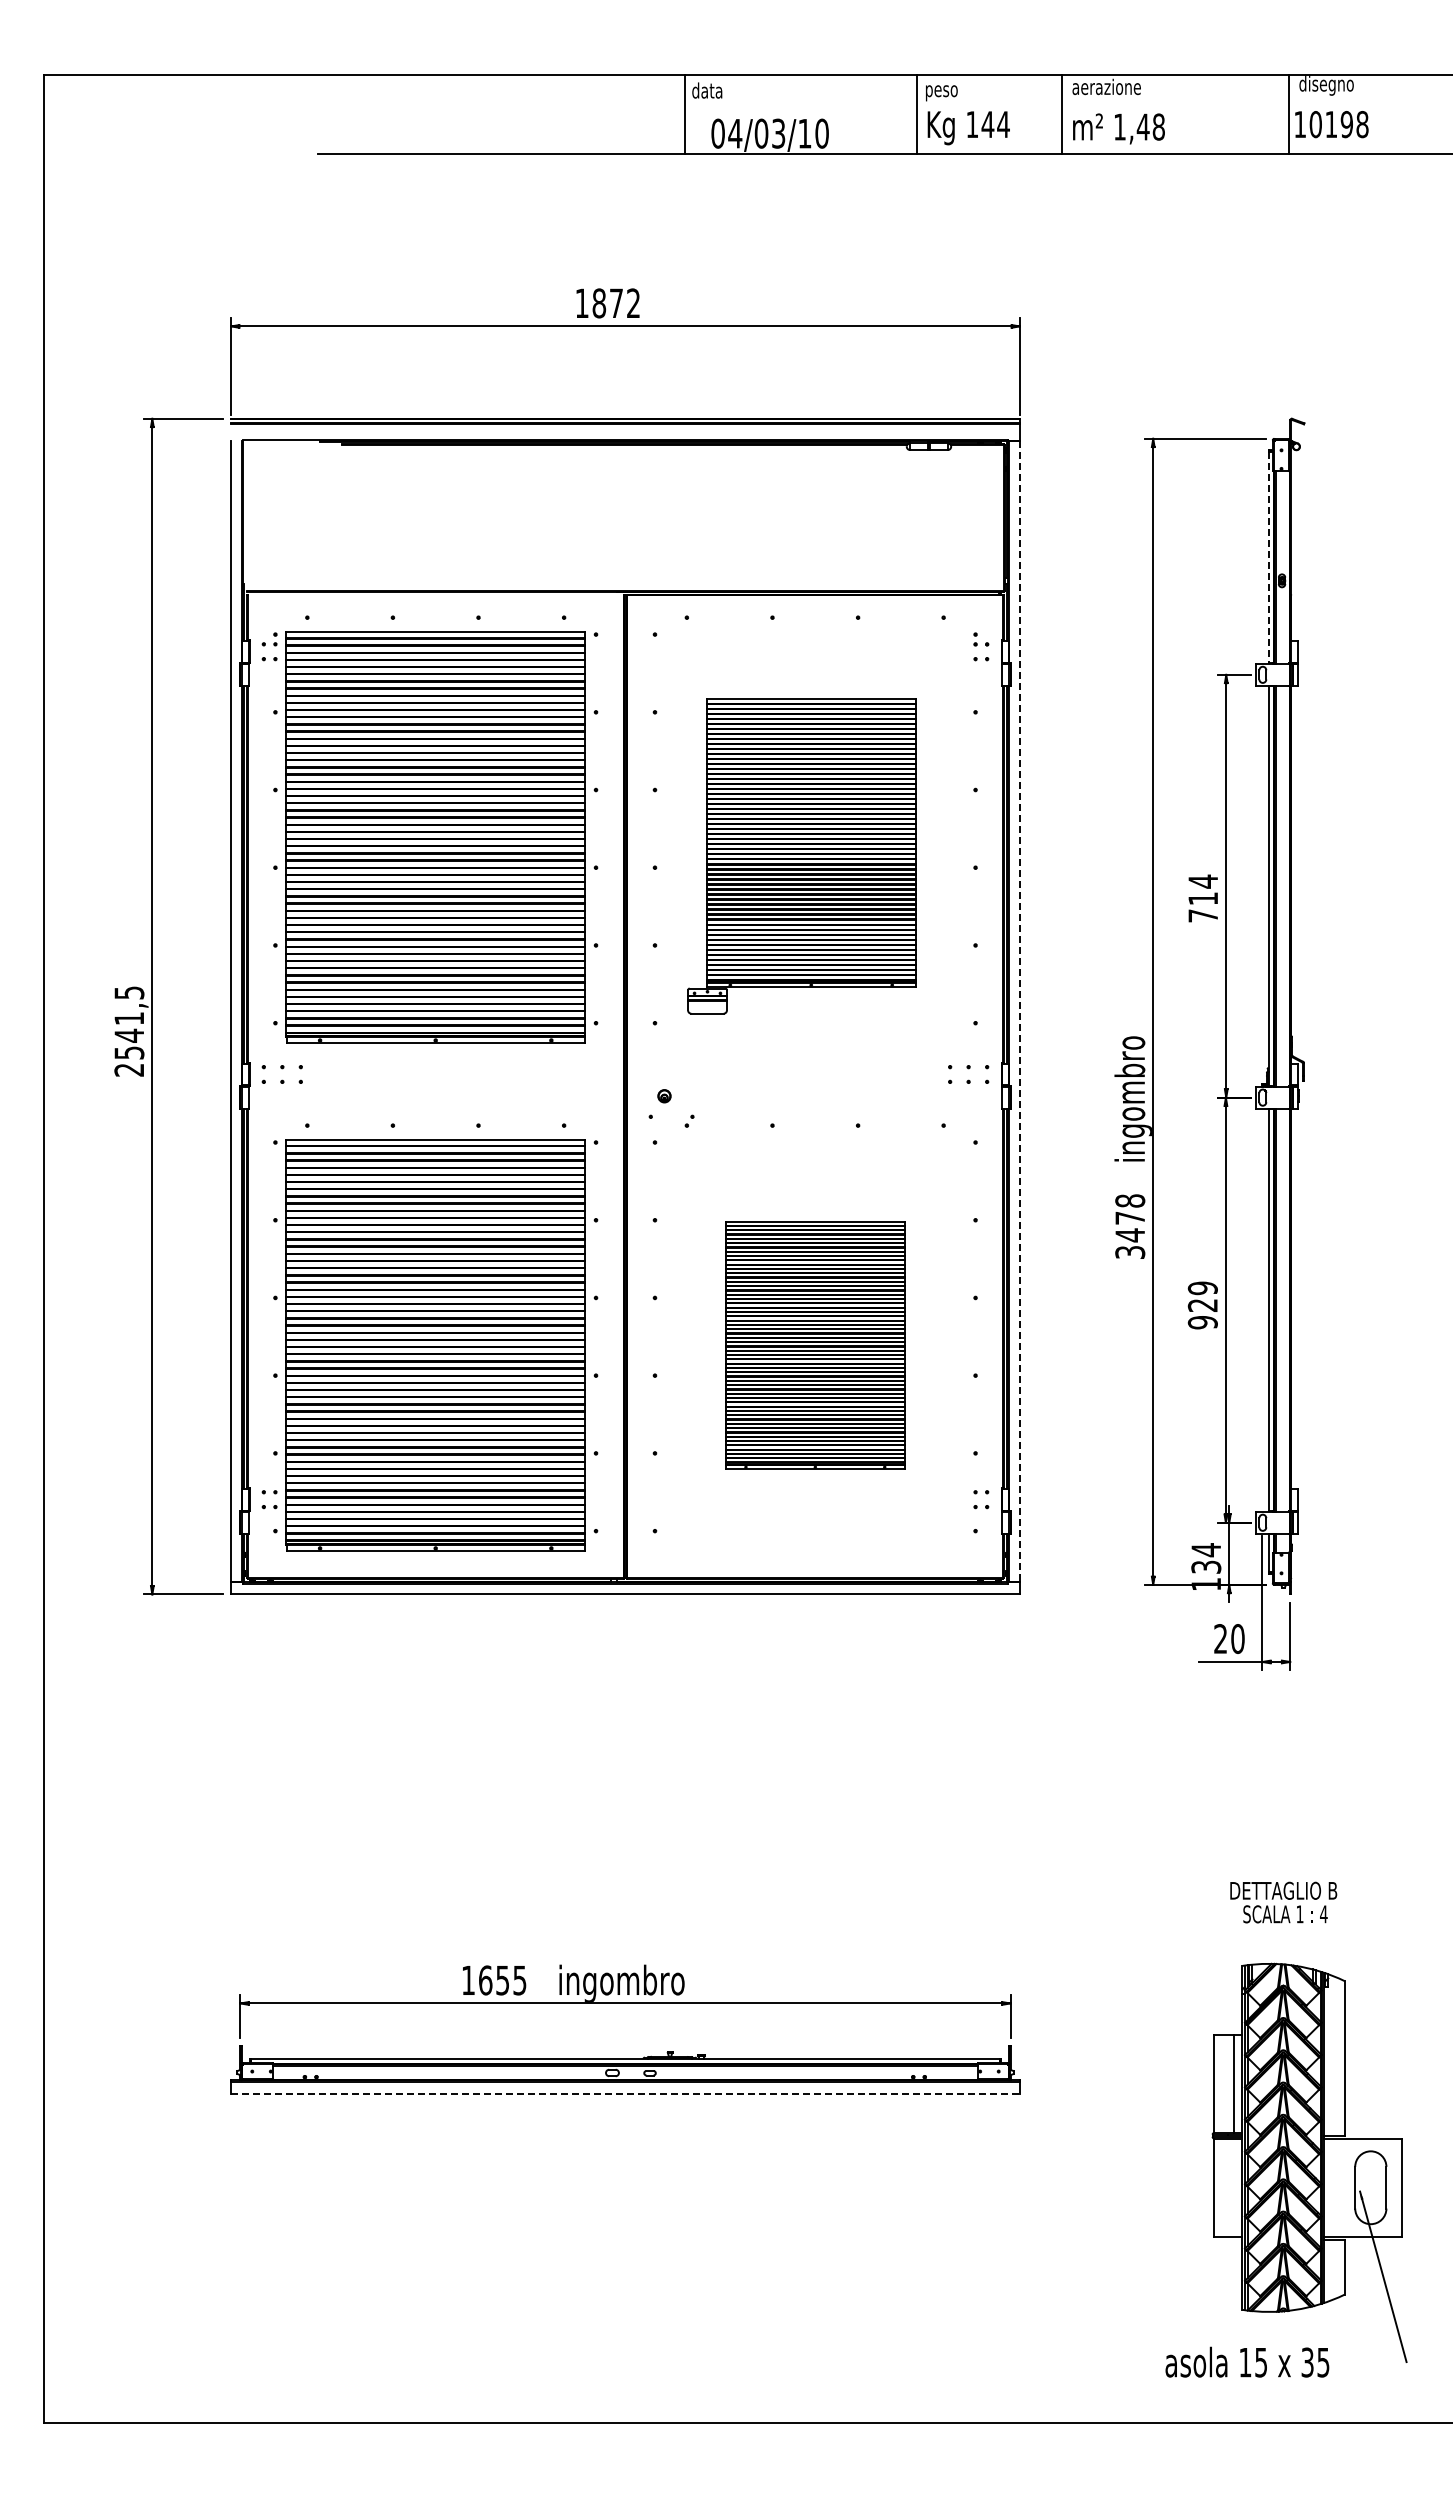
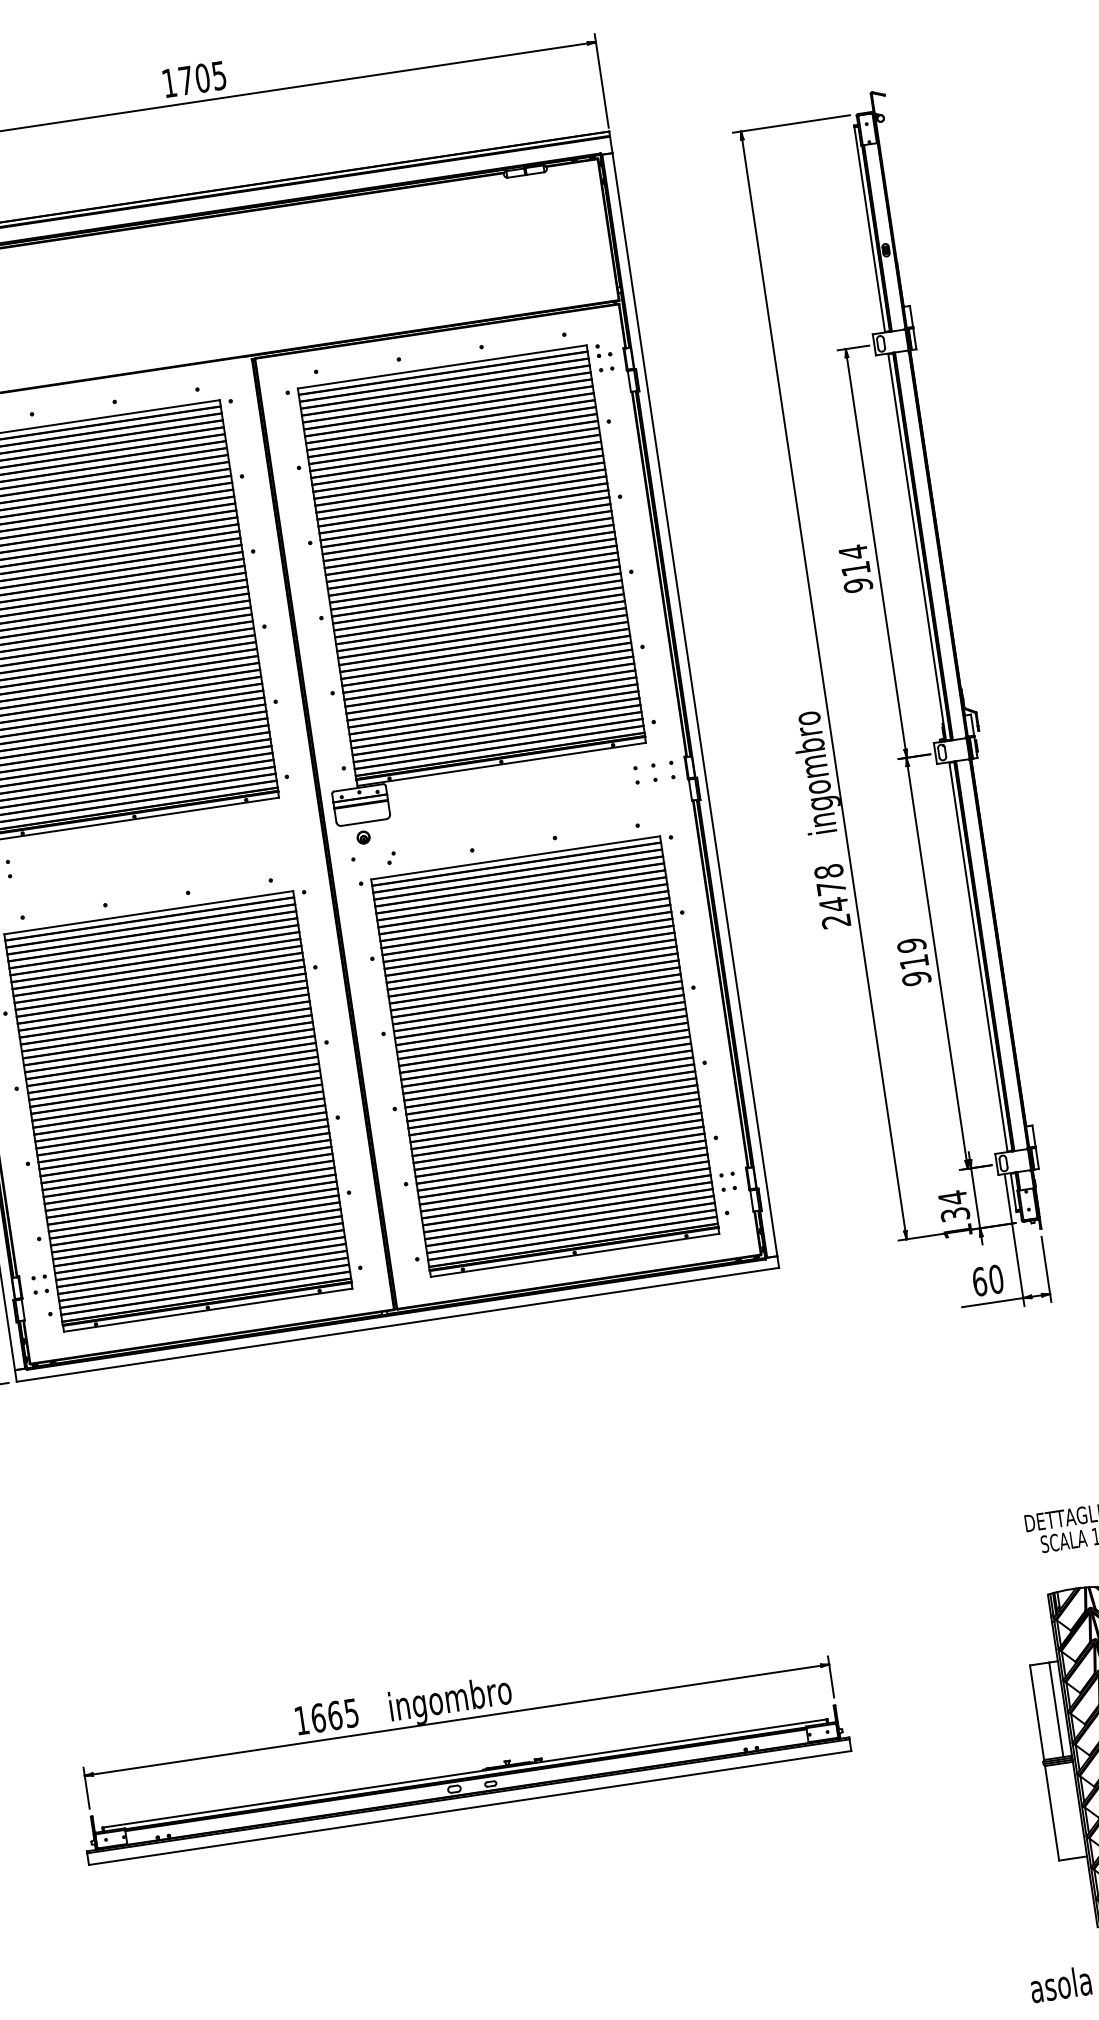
text: (615, 303) -> (201, 78), 1872 -> 1705
line: (1268, 557) -> (869, 229), dashed -> solid
part: (801, 856) -> (461, 586), size x1.43
text: (1203, 915) -> (858, 585), 714 -> 914
line: (1019, 1011) -> (694, 704), dashed -> solid
text: (1130, 1252) -> (836, 921), 3478 -> 2478
text: (1202, 1305) -> (913, 962), 929 -> 919
part: (815, 1345) -> (545, 1056), size x1.67
text: (1220, 1639) -> (979, 1282), 20 -> 60
text: (502, 1980) -> (334, 1715), 1655 -> 1665
line: (626, 2094) -> (471, 1807), dashed -> solid

